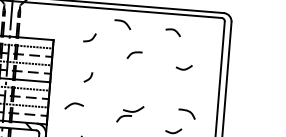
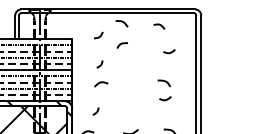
curve: (133, 53) -> (121, 44), moved
curve: (74, 105) -> (101, 83), moved
curve: (186, 111) -> (163, 81), moved
part: (130, 113) -> (132, 88), removed

